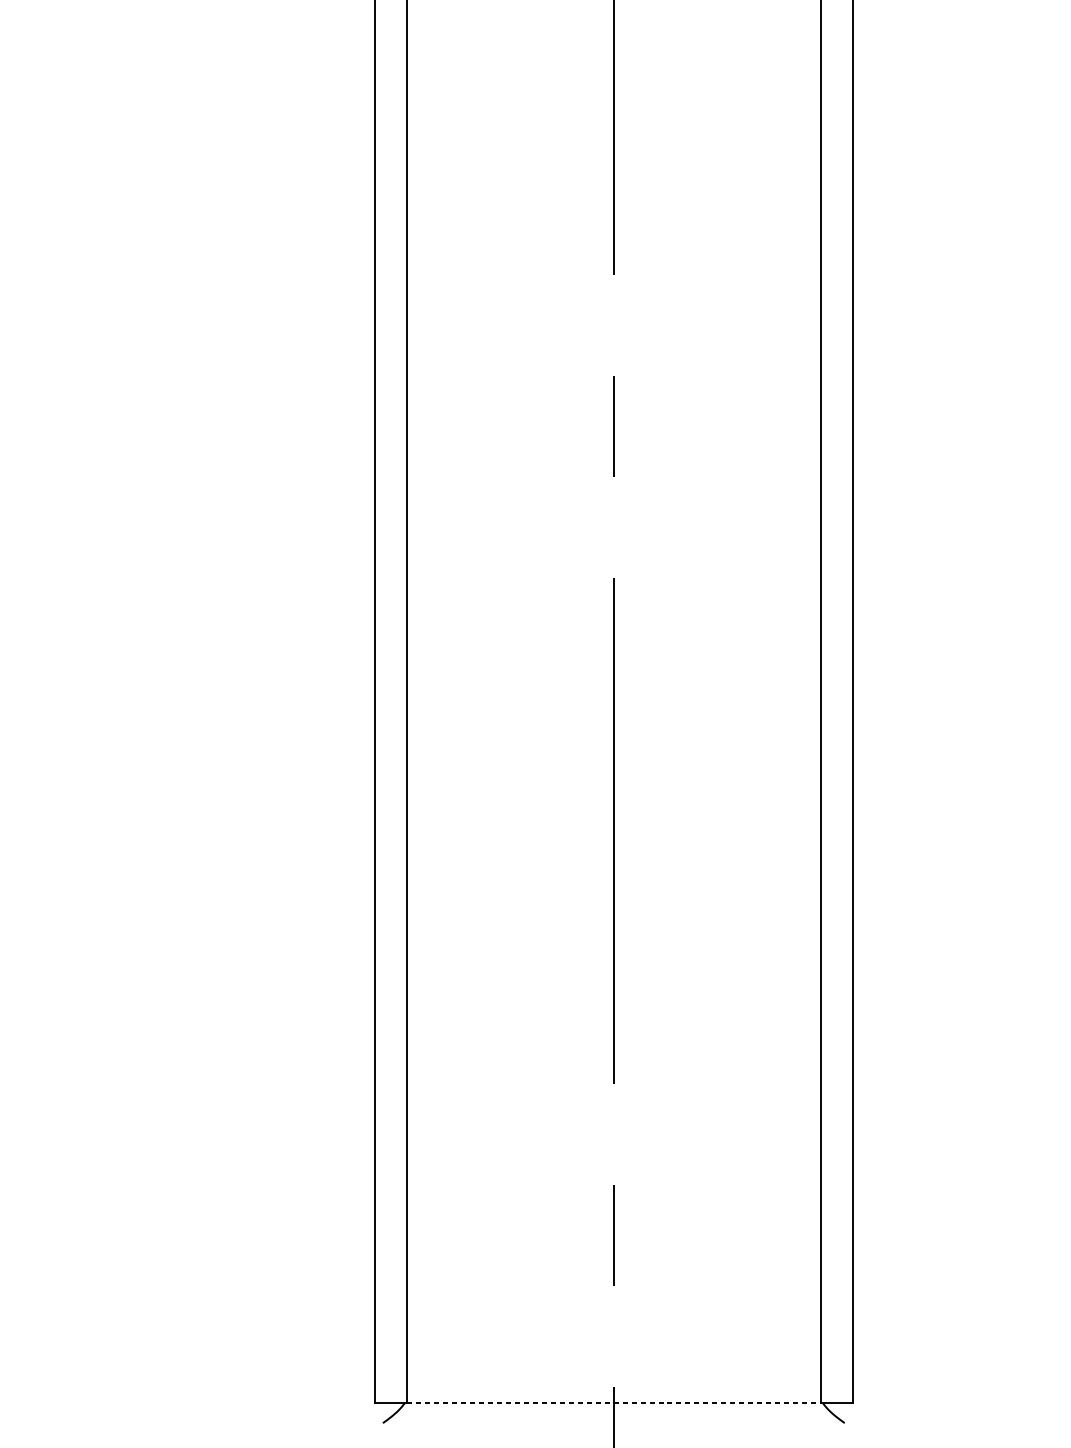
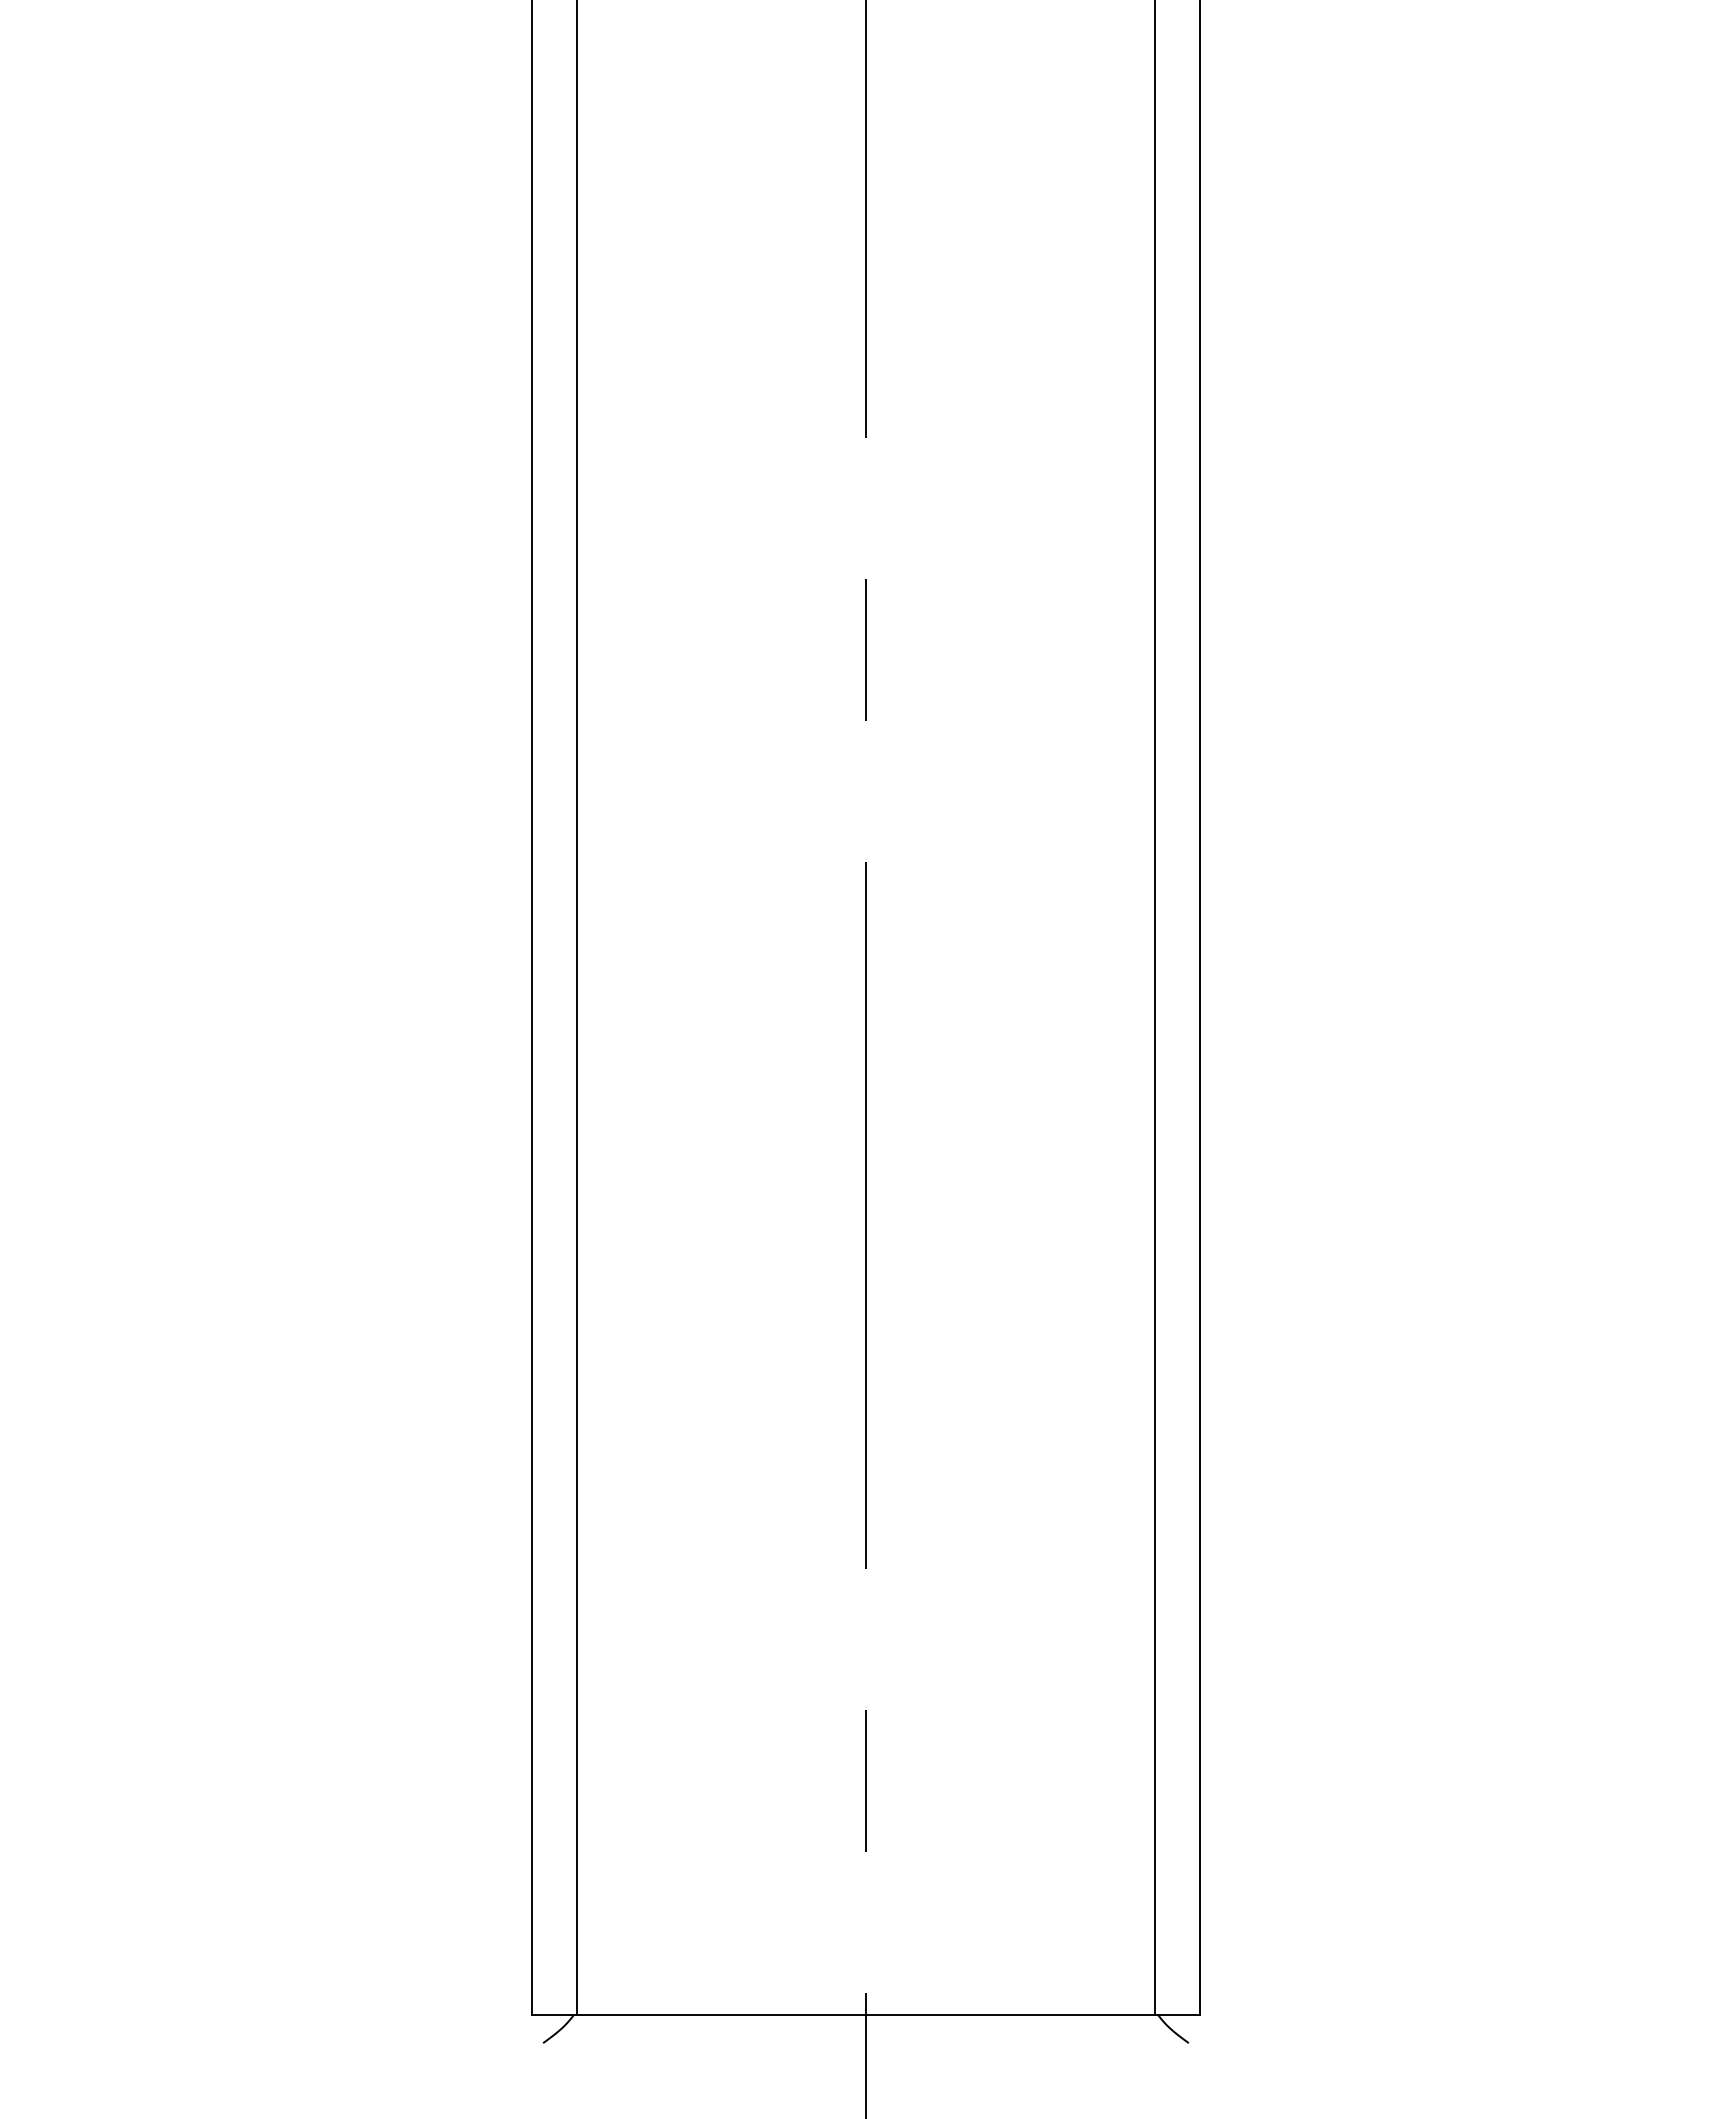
line: (614, 1403) -> (866, 2015), dashed -> solid

